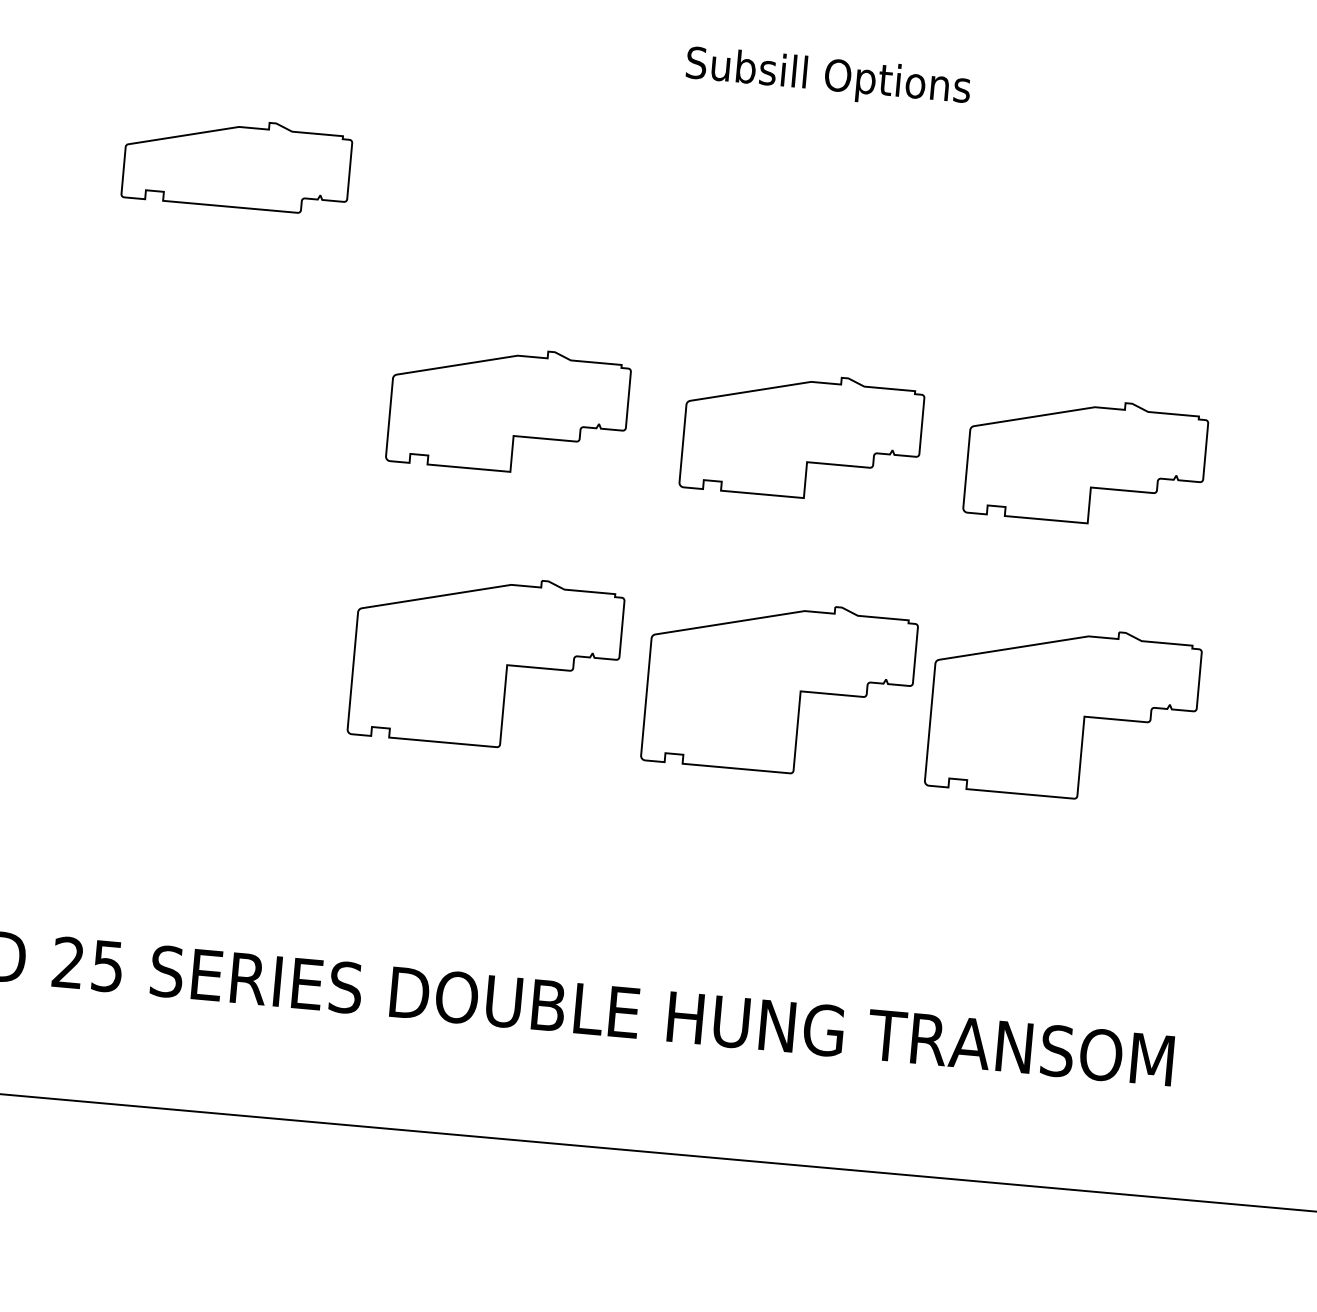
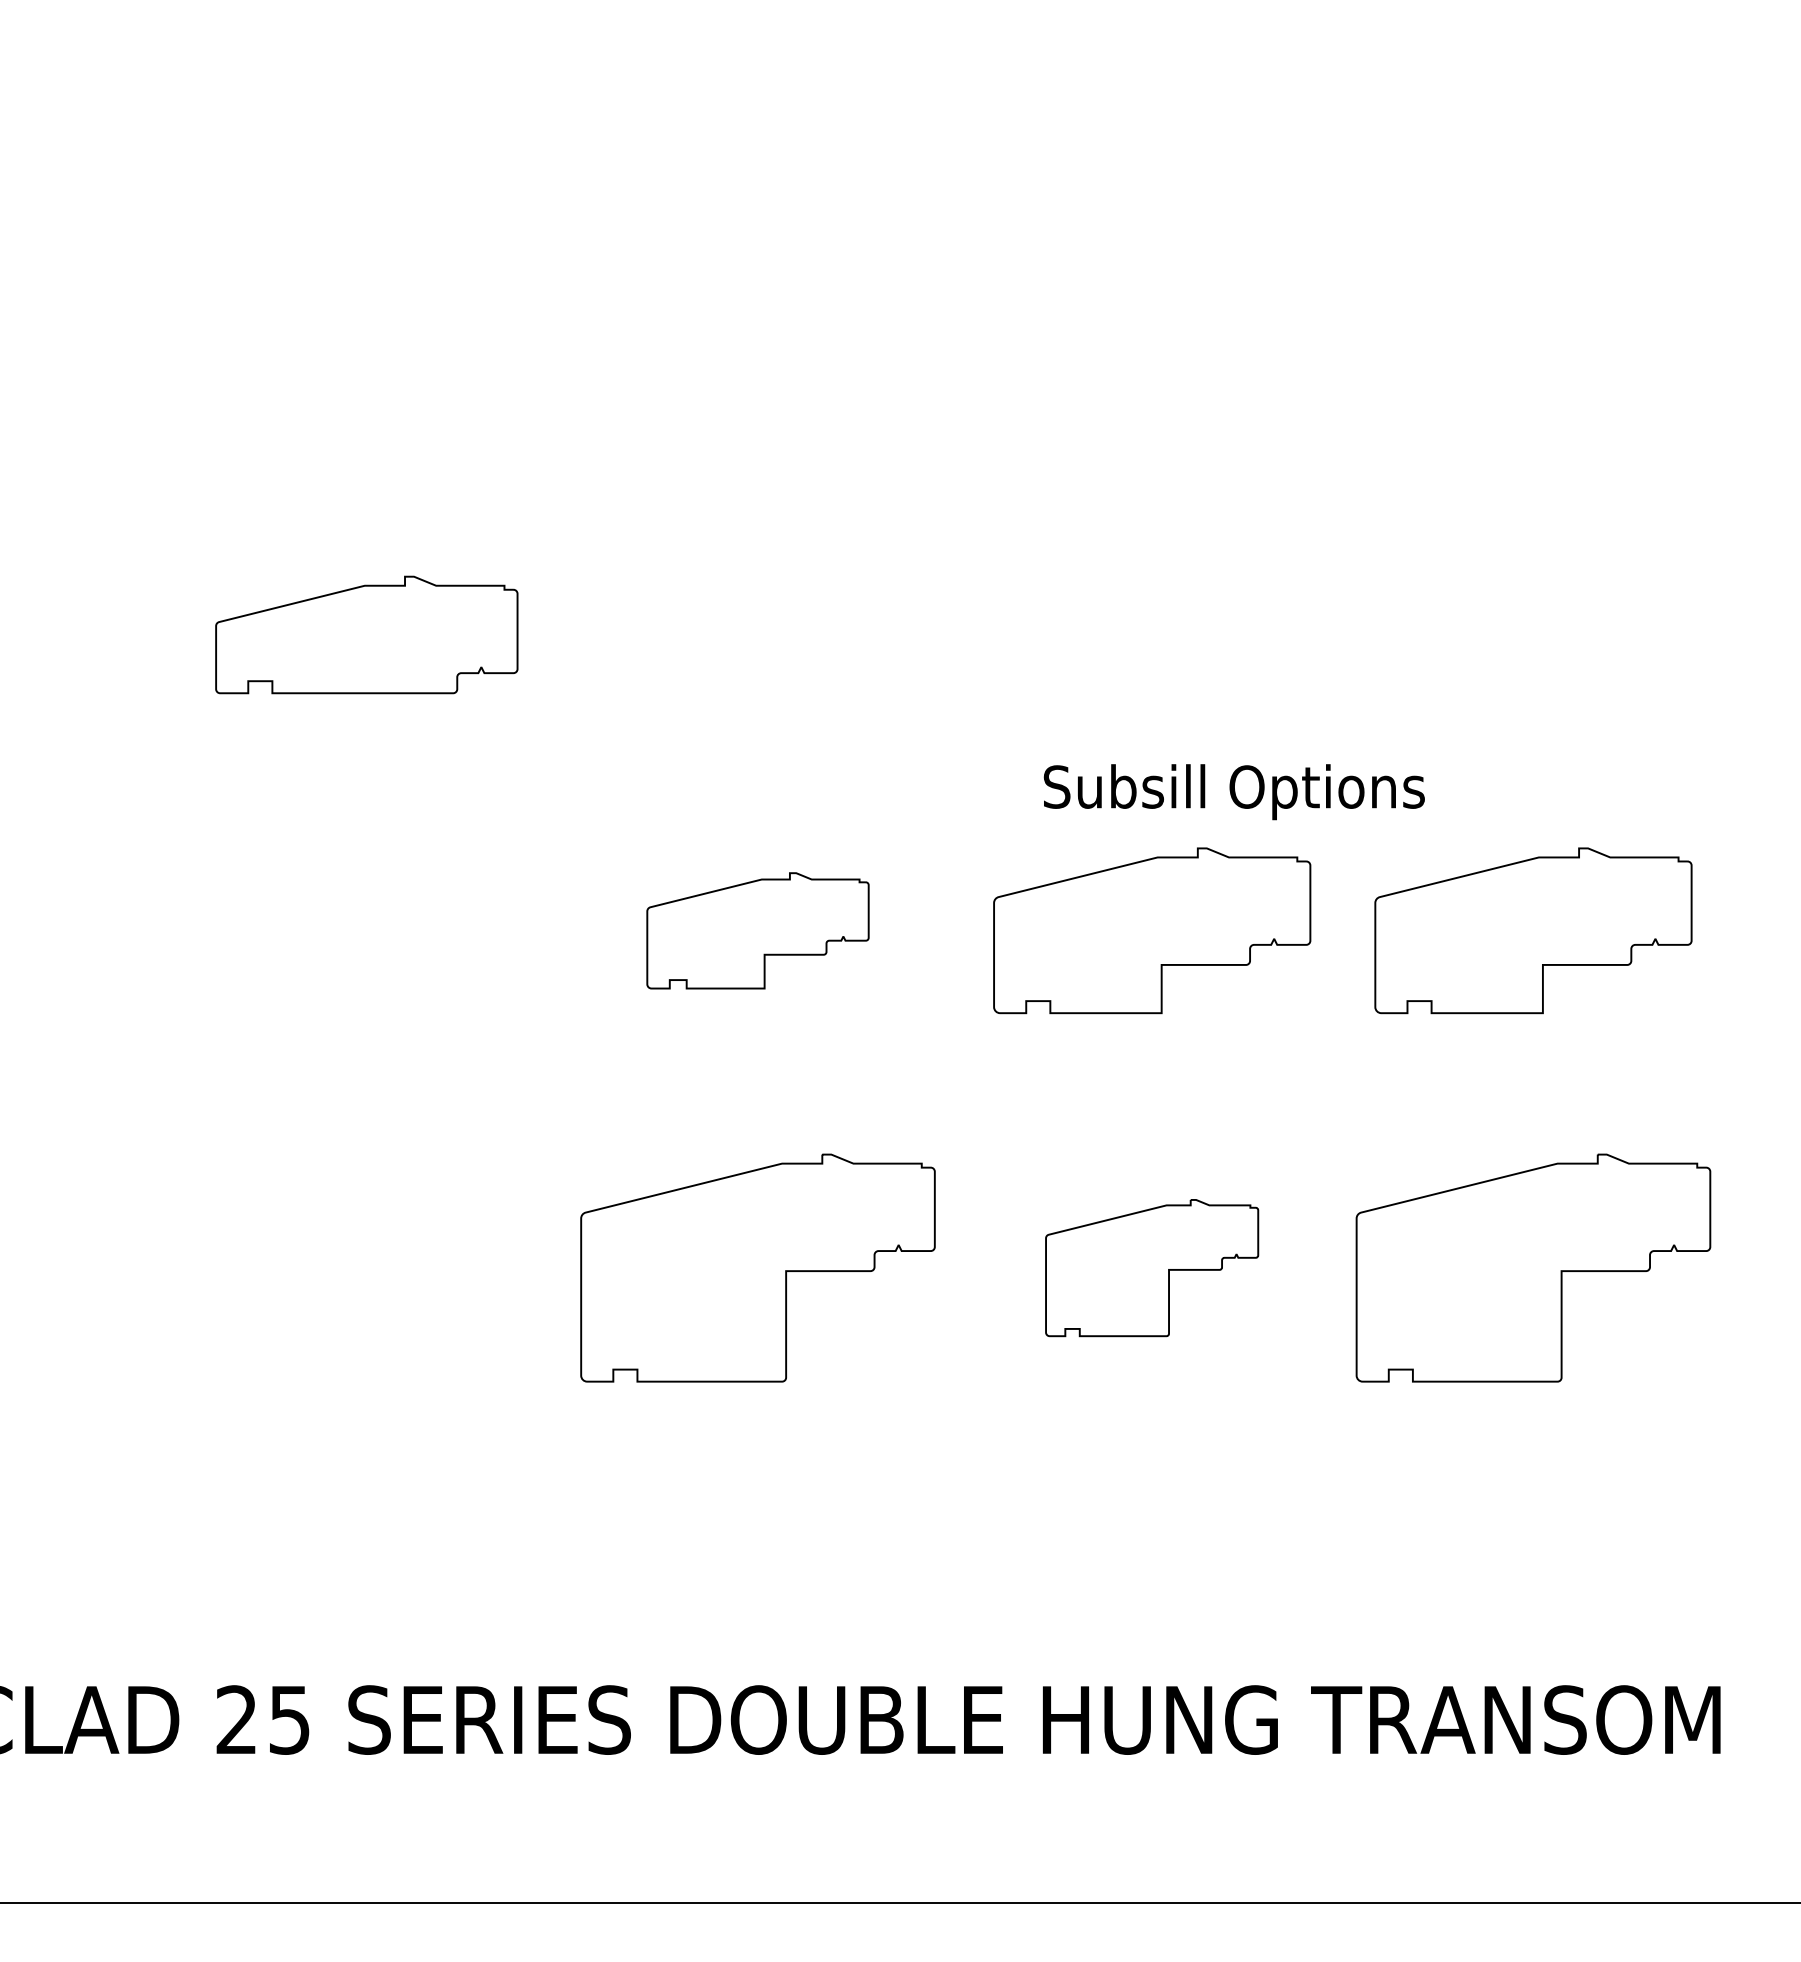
text: (827, 78) -> (1233, 792), moved
part: (508, 409) -> (757, 930), size x0.7
part: (779, 686) -> (1151, 1267), size x0.6

